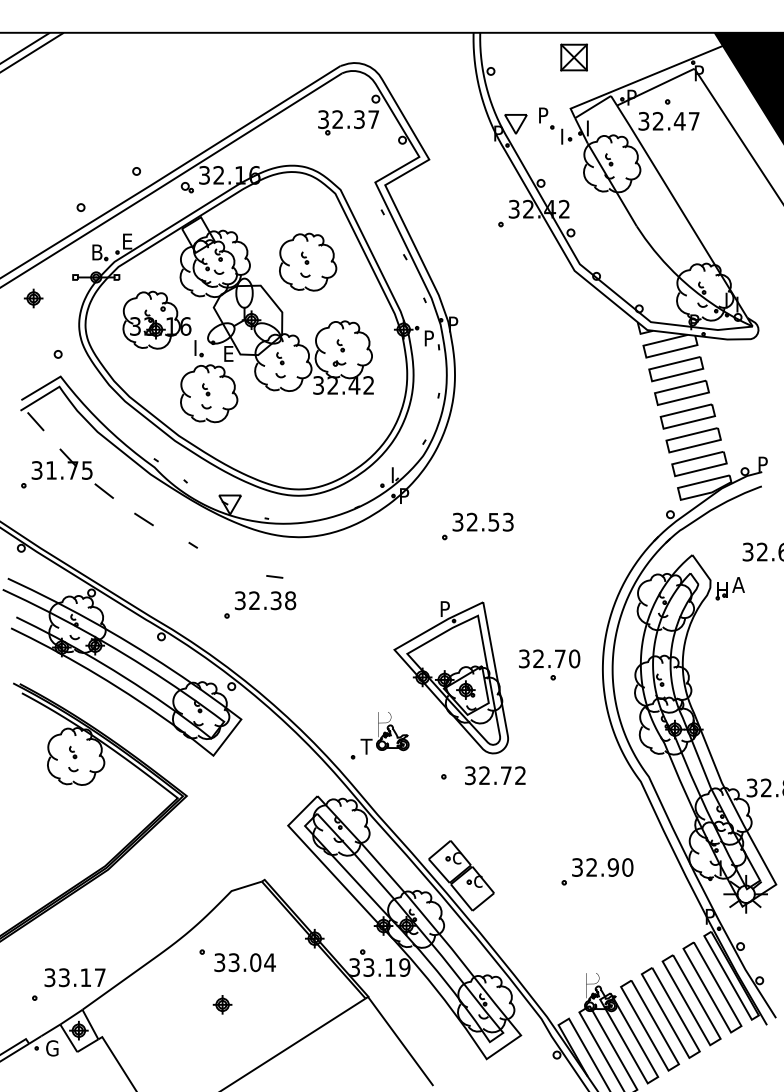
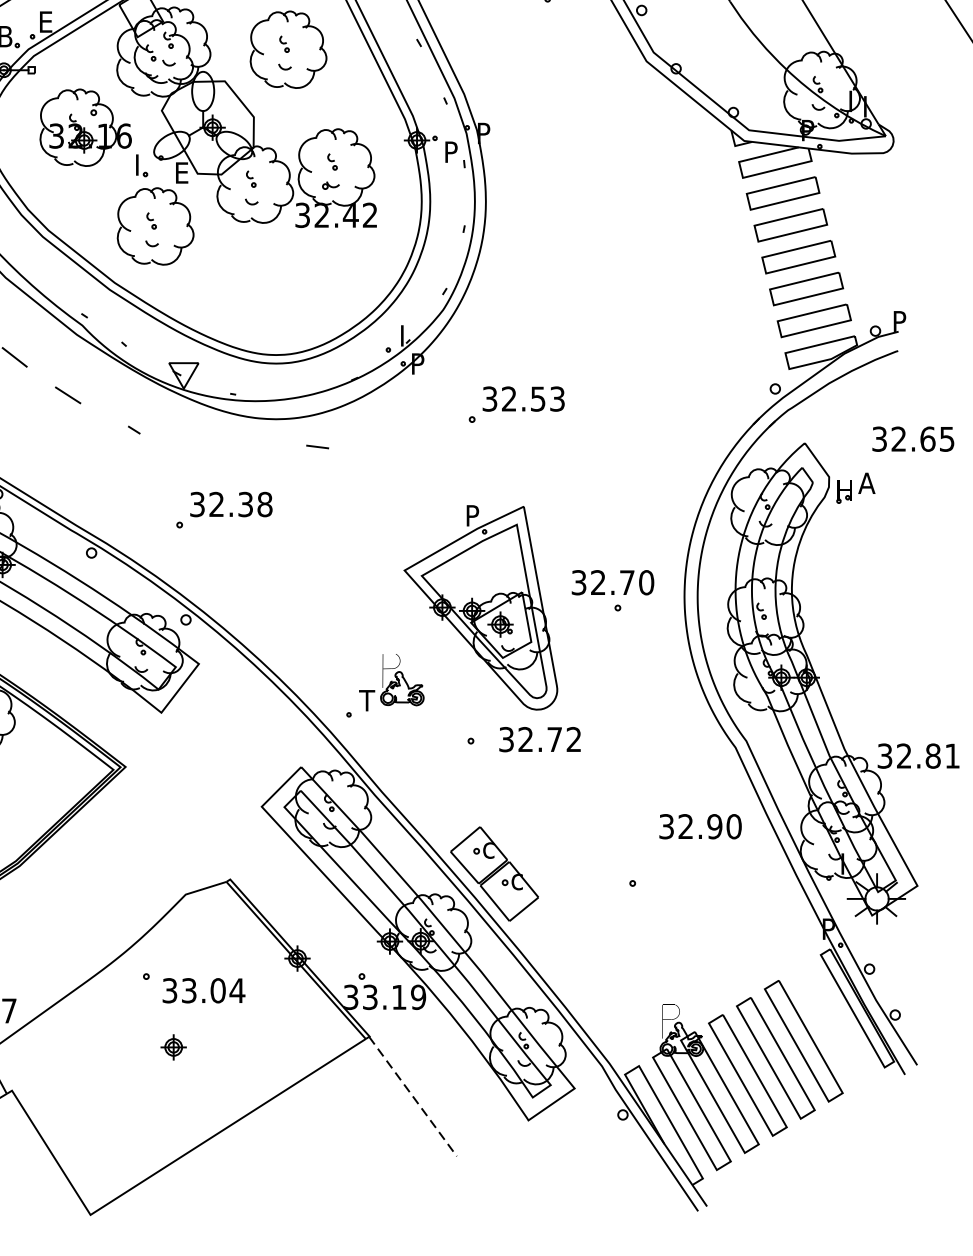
line: (274, 576) -> (317, 446), moved
text: (602, 867) -> (700, 826), moved
part: (712, 987) -> (831, 1024), removed
line: (401, 1041) -> (414, 1096), solid -> dashed

